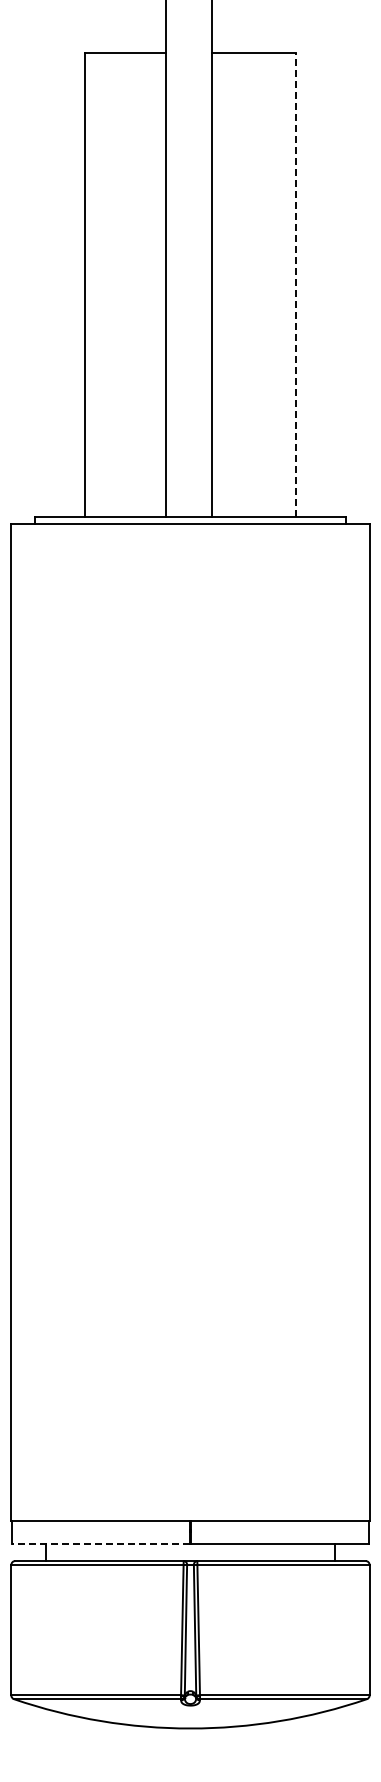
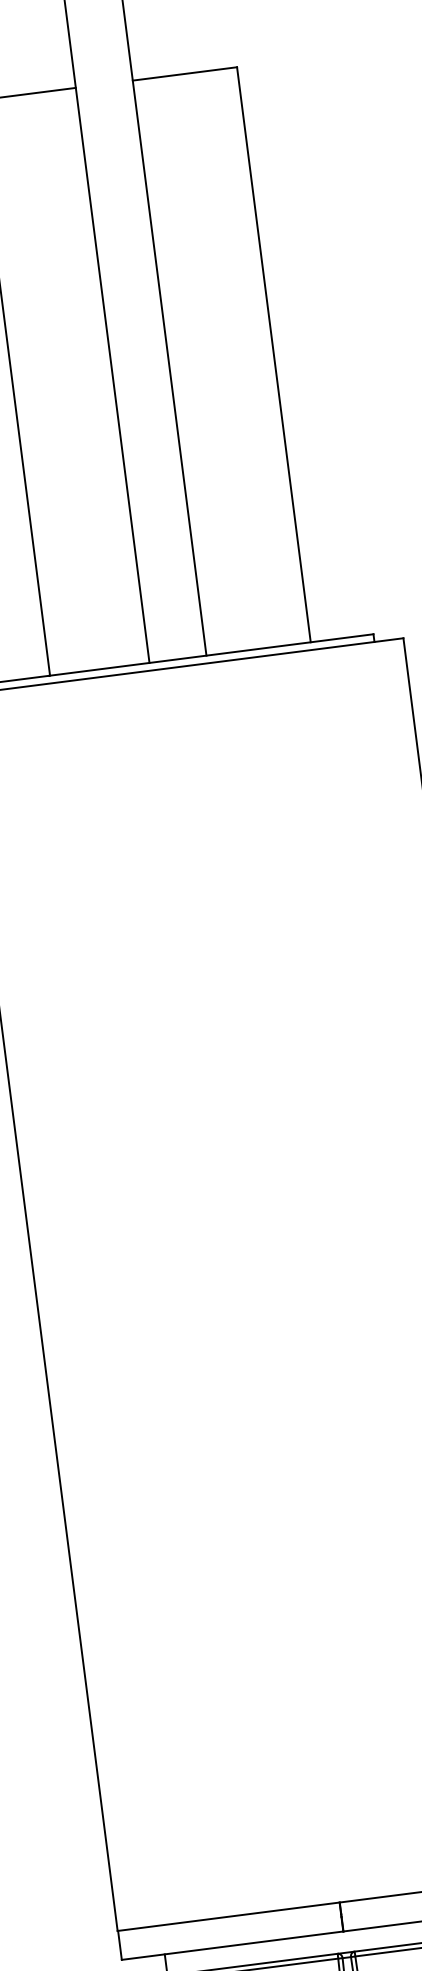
line: (295, 285) -> (273, 354), dashed -> solid
line: (100, 1543) -> (231, 1945), dashed -> solid

